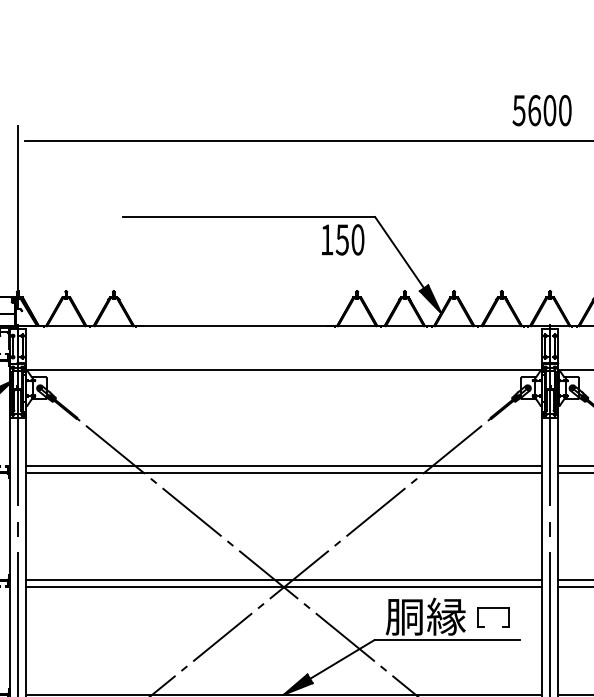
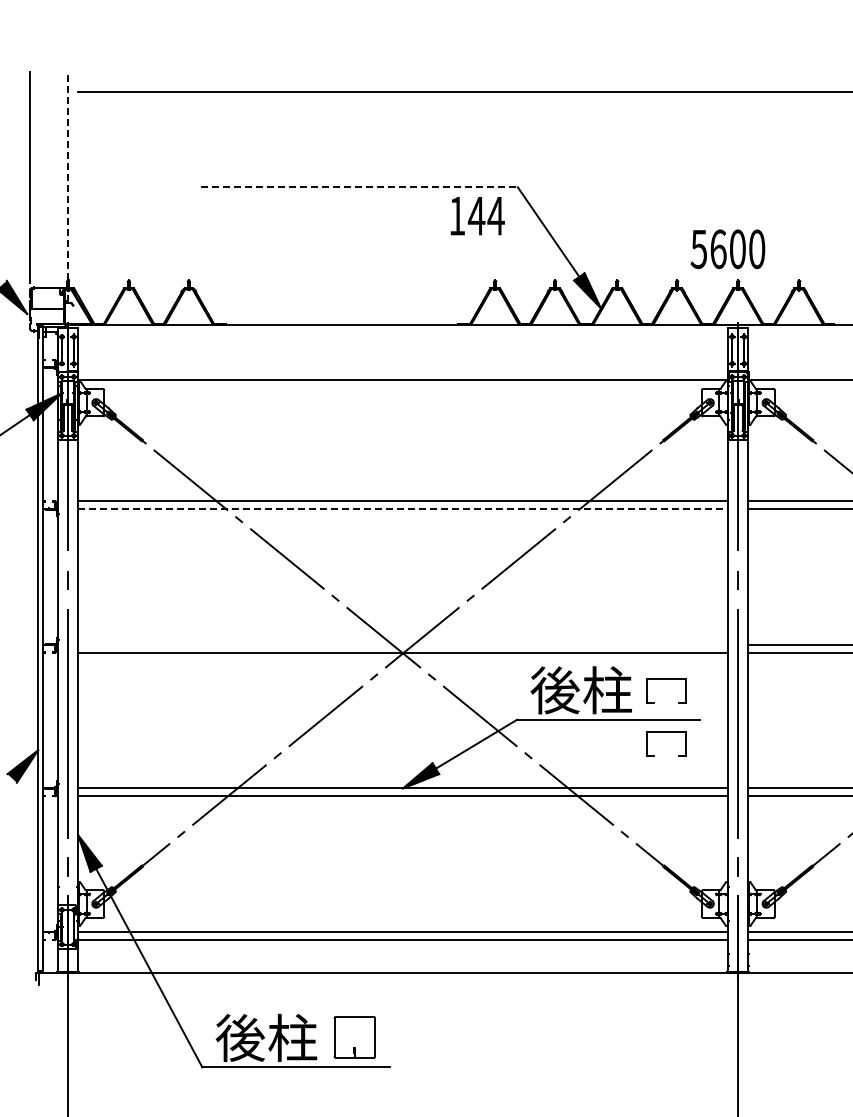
text: (541, 110) -> (727, 249), moved
line: (17, 216) -> (67, 186), solid -> dashed
line: (249, 217) -> (359, 187), solid -> dashed
text: (349, 239) -> (485, 215), 150 -> 144
line: (284, 472) -> (403, 509), solid -> dashed
line: (284, 580) -> (403, 644), removed
text: (425, 616) -> (581, 690), 胴縁 -> 後柱
part: (493, 650) -> (666, 732), added

